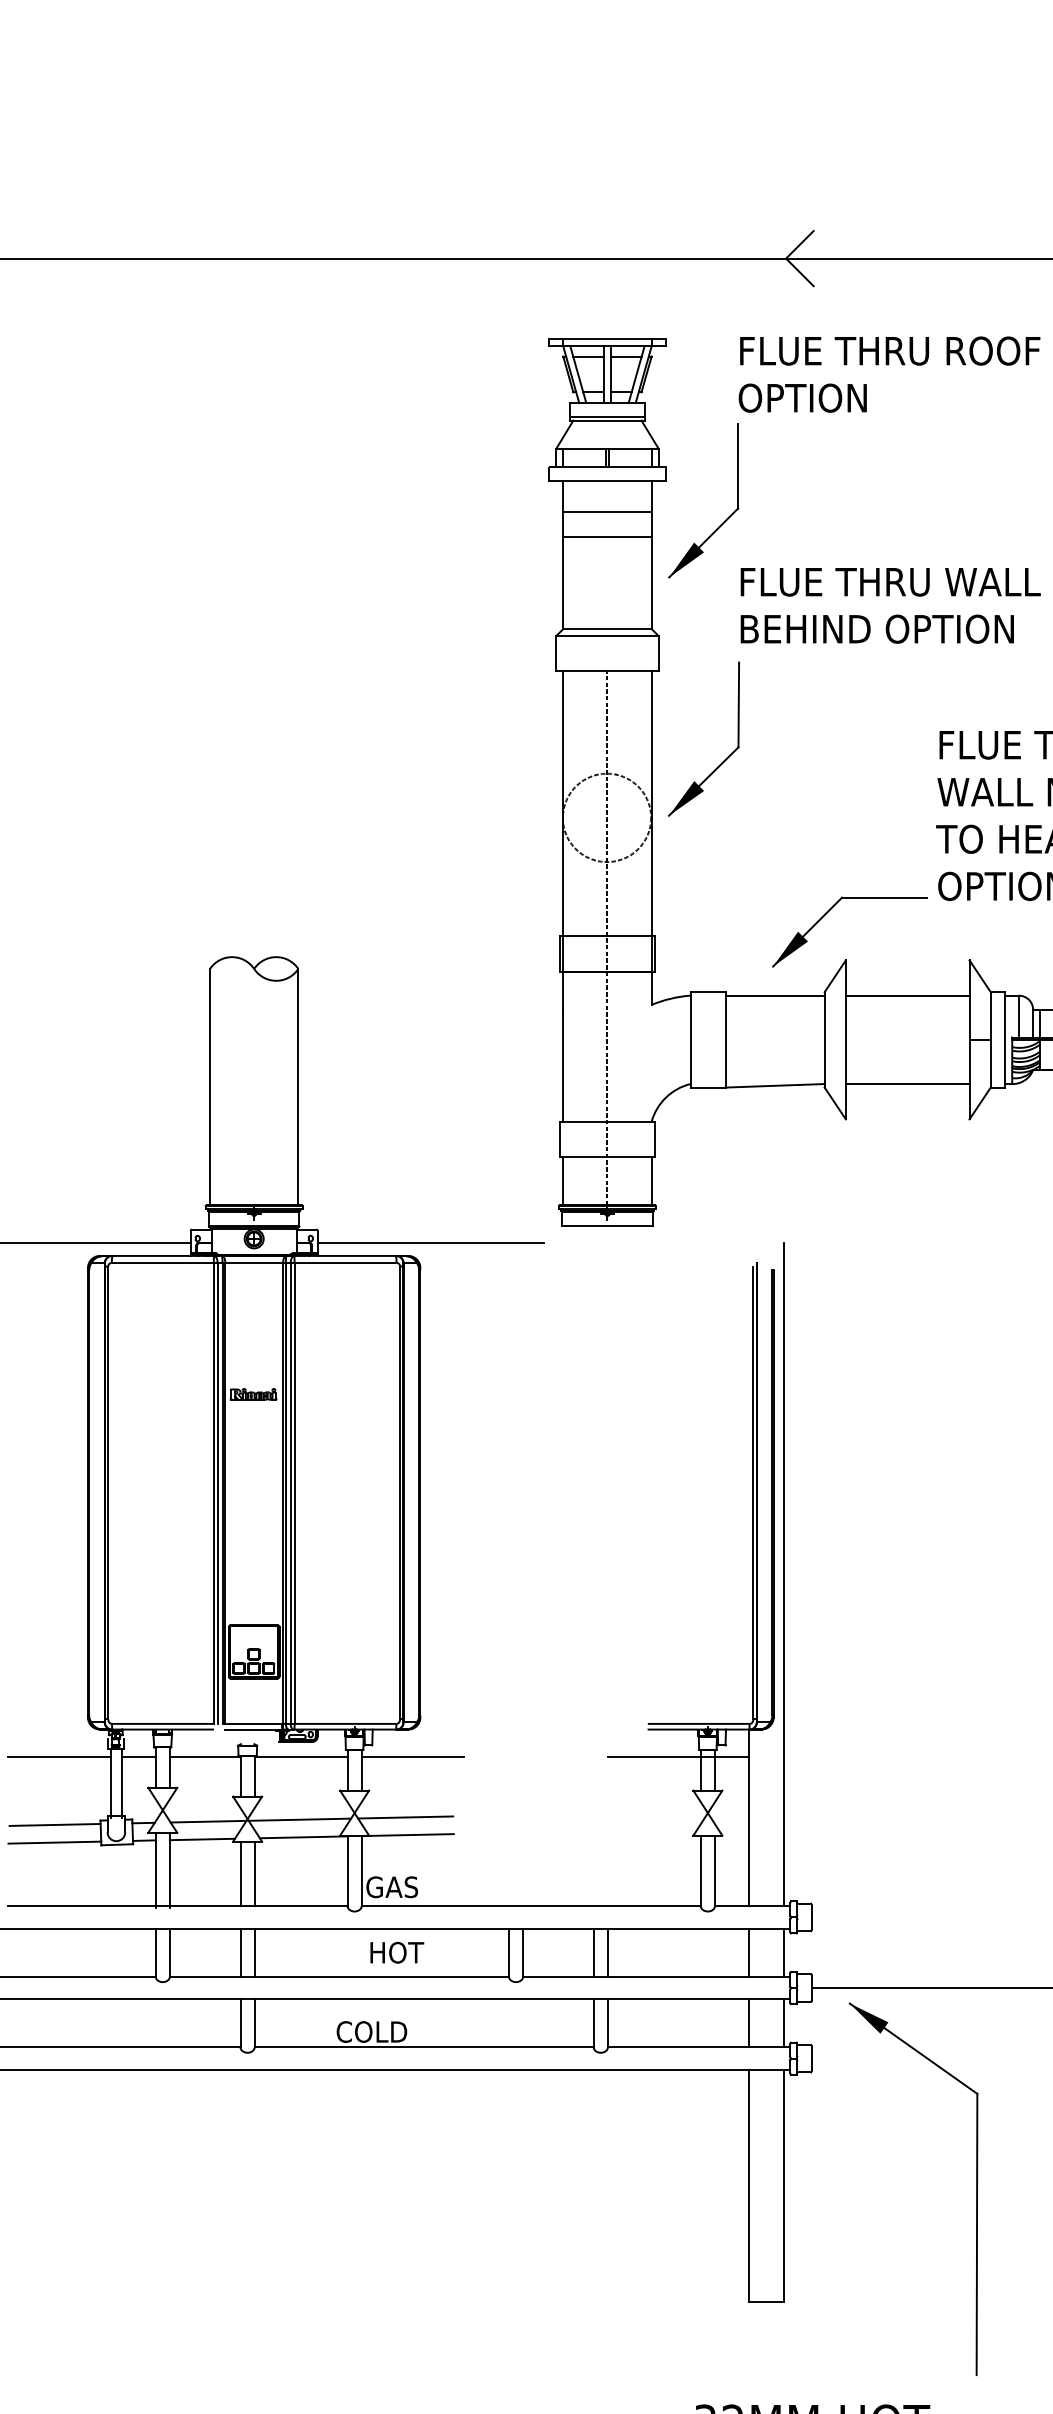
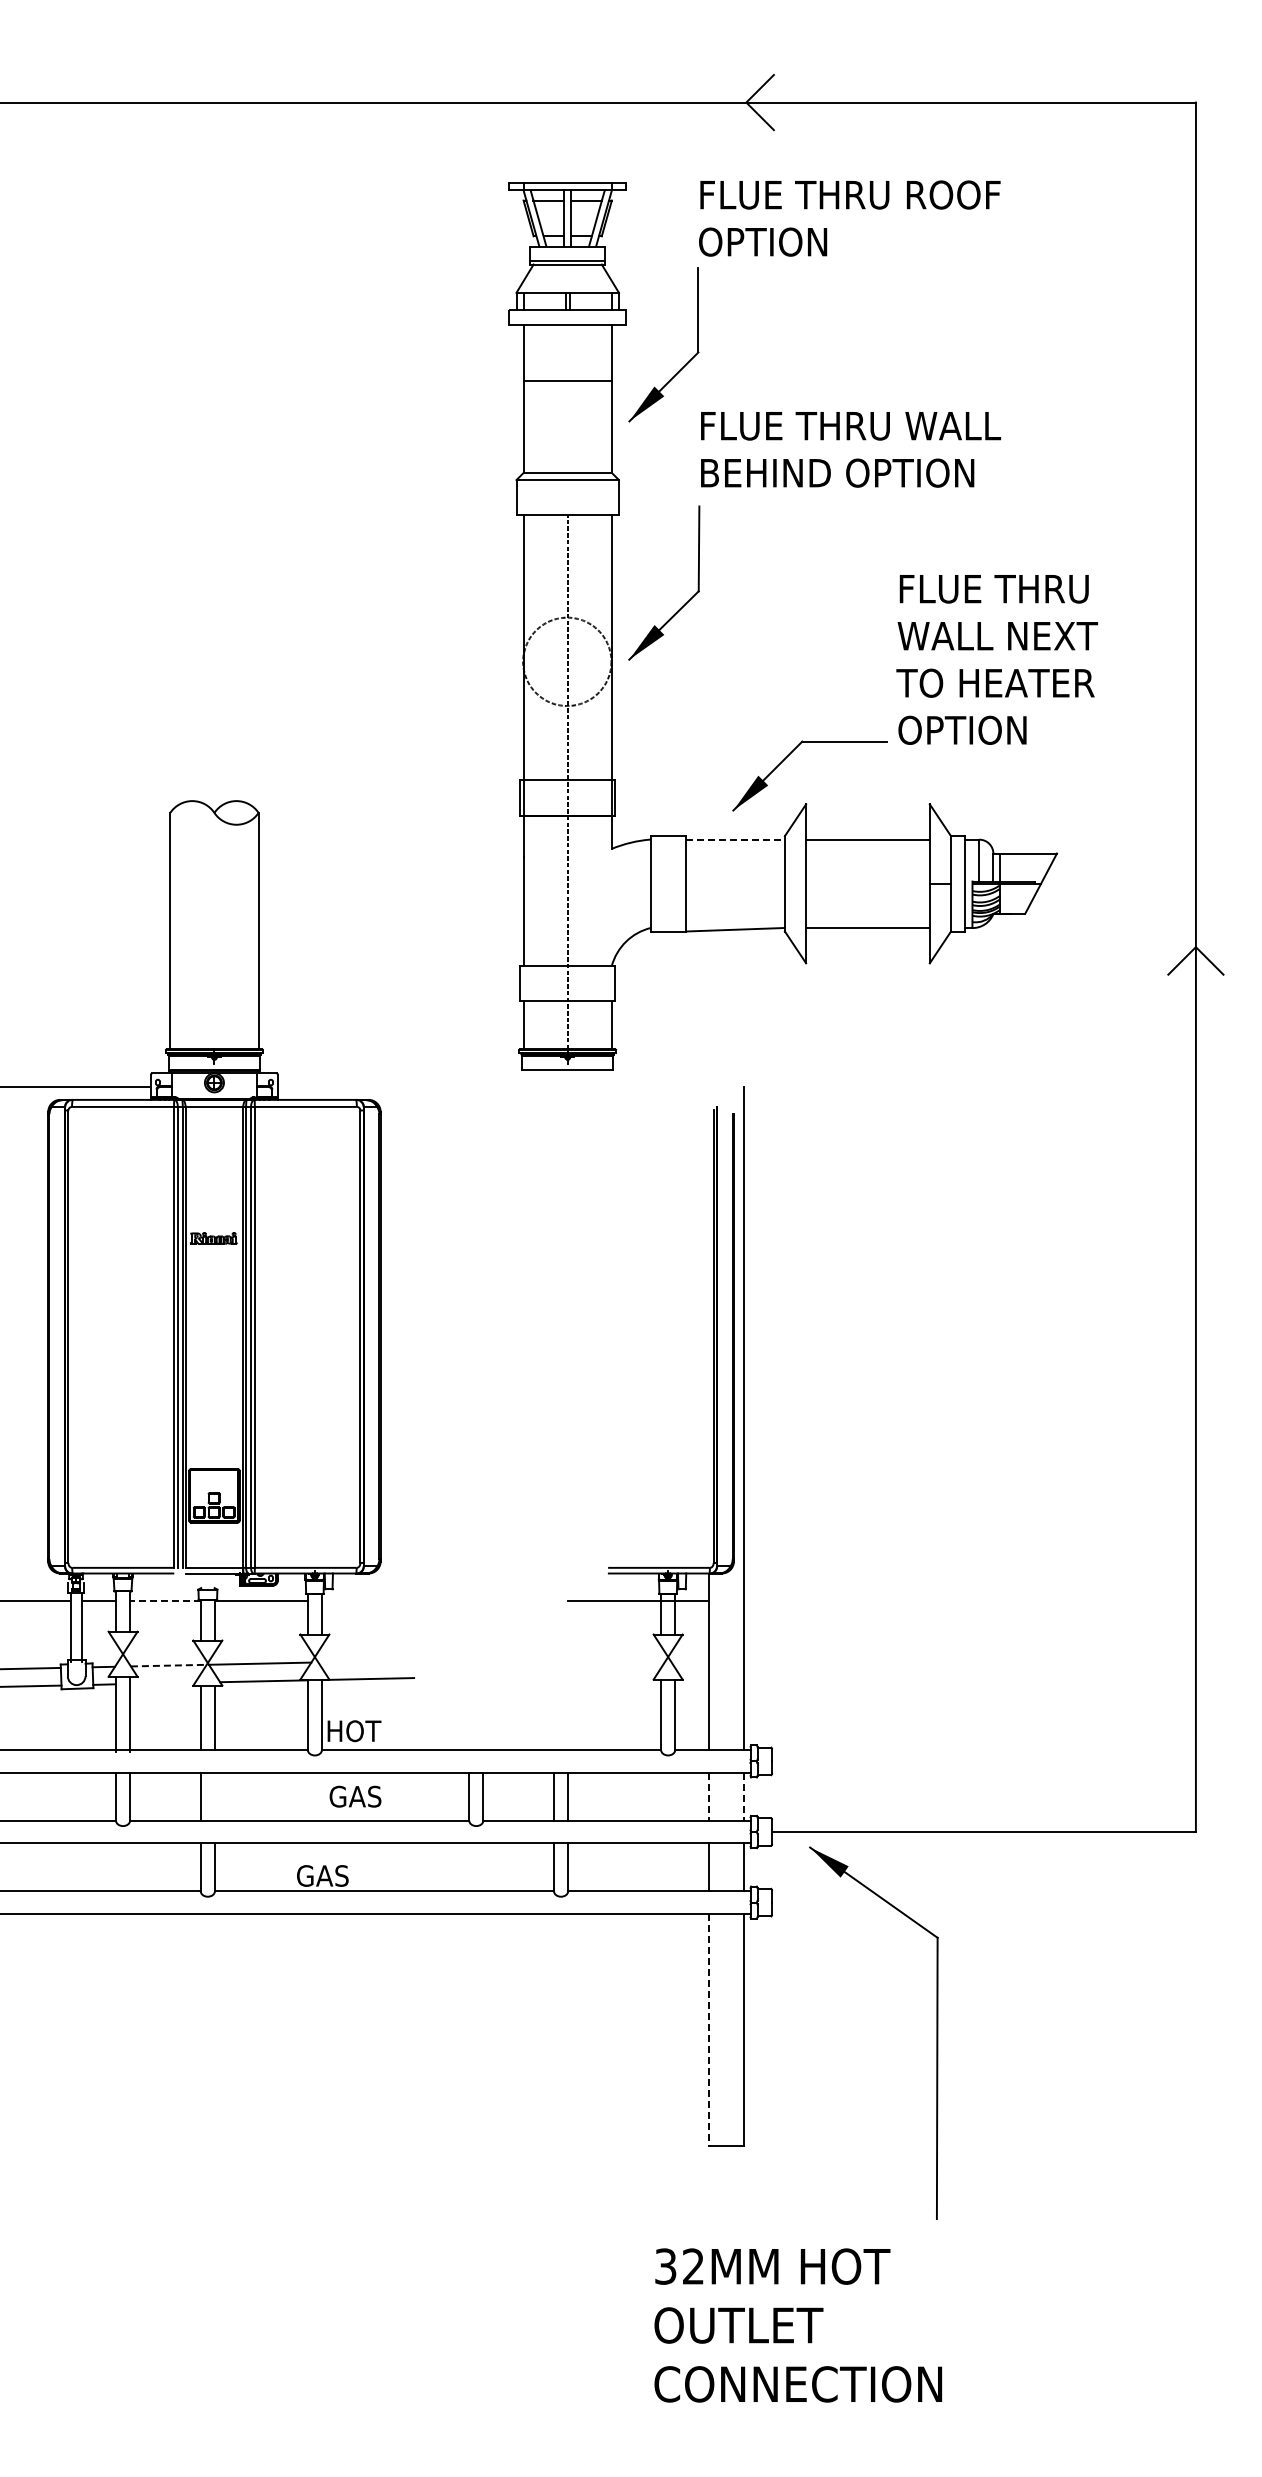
line: (607, 512) -> (567, 356), removed
line: (776, 995) -> (736, 839), solid -> dashed
line: (431, 1242) -> (391, 1086), removed
line: (204, 1756) -> (164, 1600), solid -> dashed
line: (412, 1756) -> (372, 1600), removed
line: (405, 1817) -> (365, 1661), removed
line: (208, 1821) -> (168, 1665), solid -> dashed
line: (202, 1839) -> (162, 1683), removed
text: (393, 1887) -> (353, 1731), GAS -> HOT
line: (254, 1952) -> (214, 1796), removed
text: (396, 1952) -> (356, 1796), HOT -> GAS
line: (749, 1953) -> (709, 1797), solid -> dashed
line: (784, 1953) -> (744, 1797), solid -> dashed
text: (376, 2031) -> (336, 1875), COLD -> GAS
line: (749, 2186) -> (709, 2030), solid -> dashed

